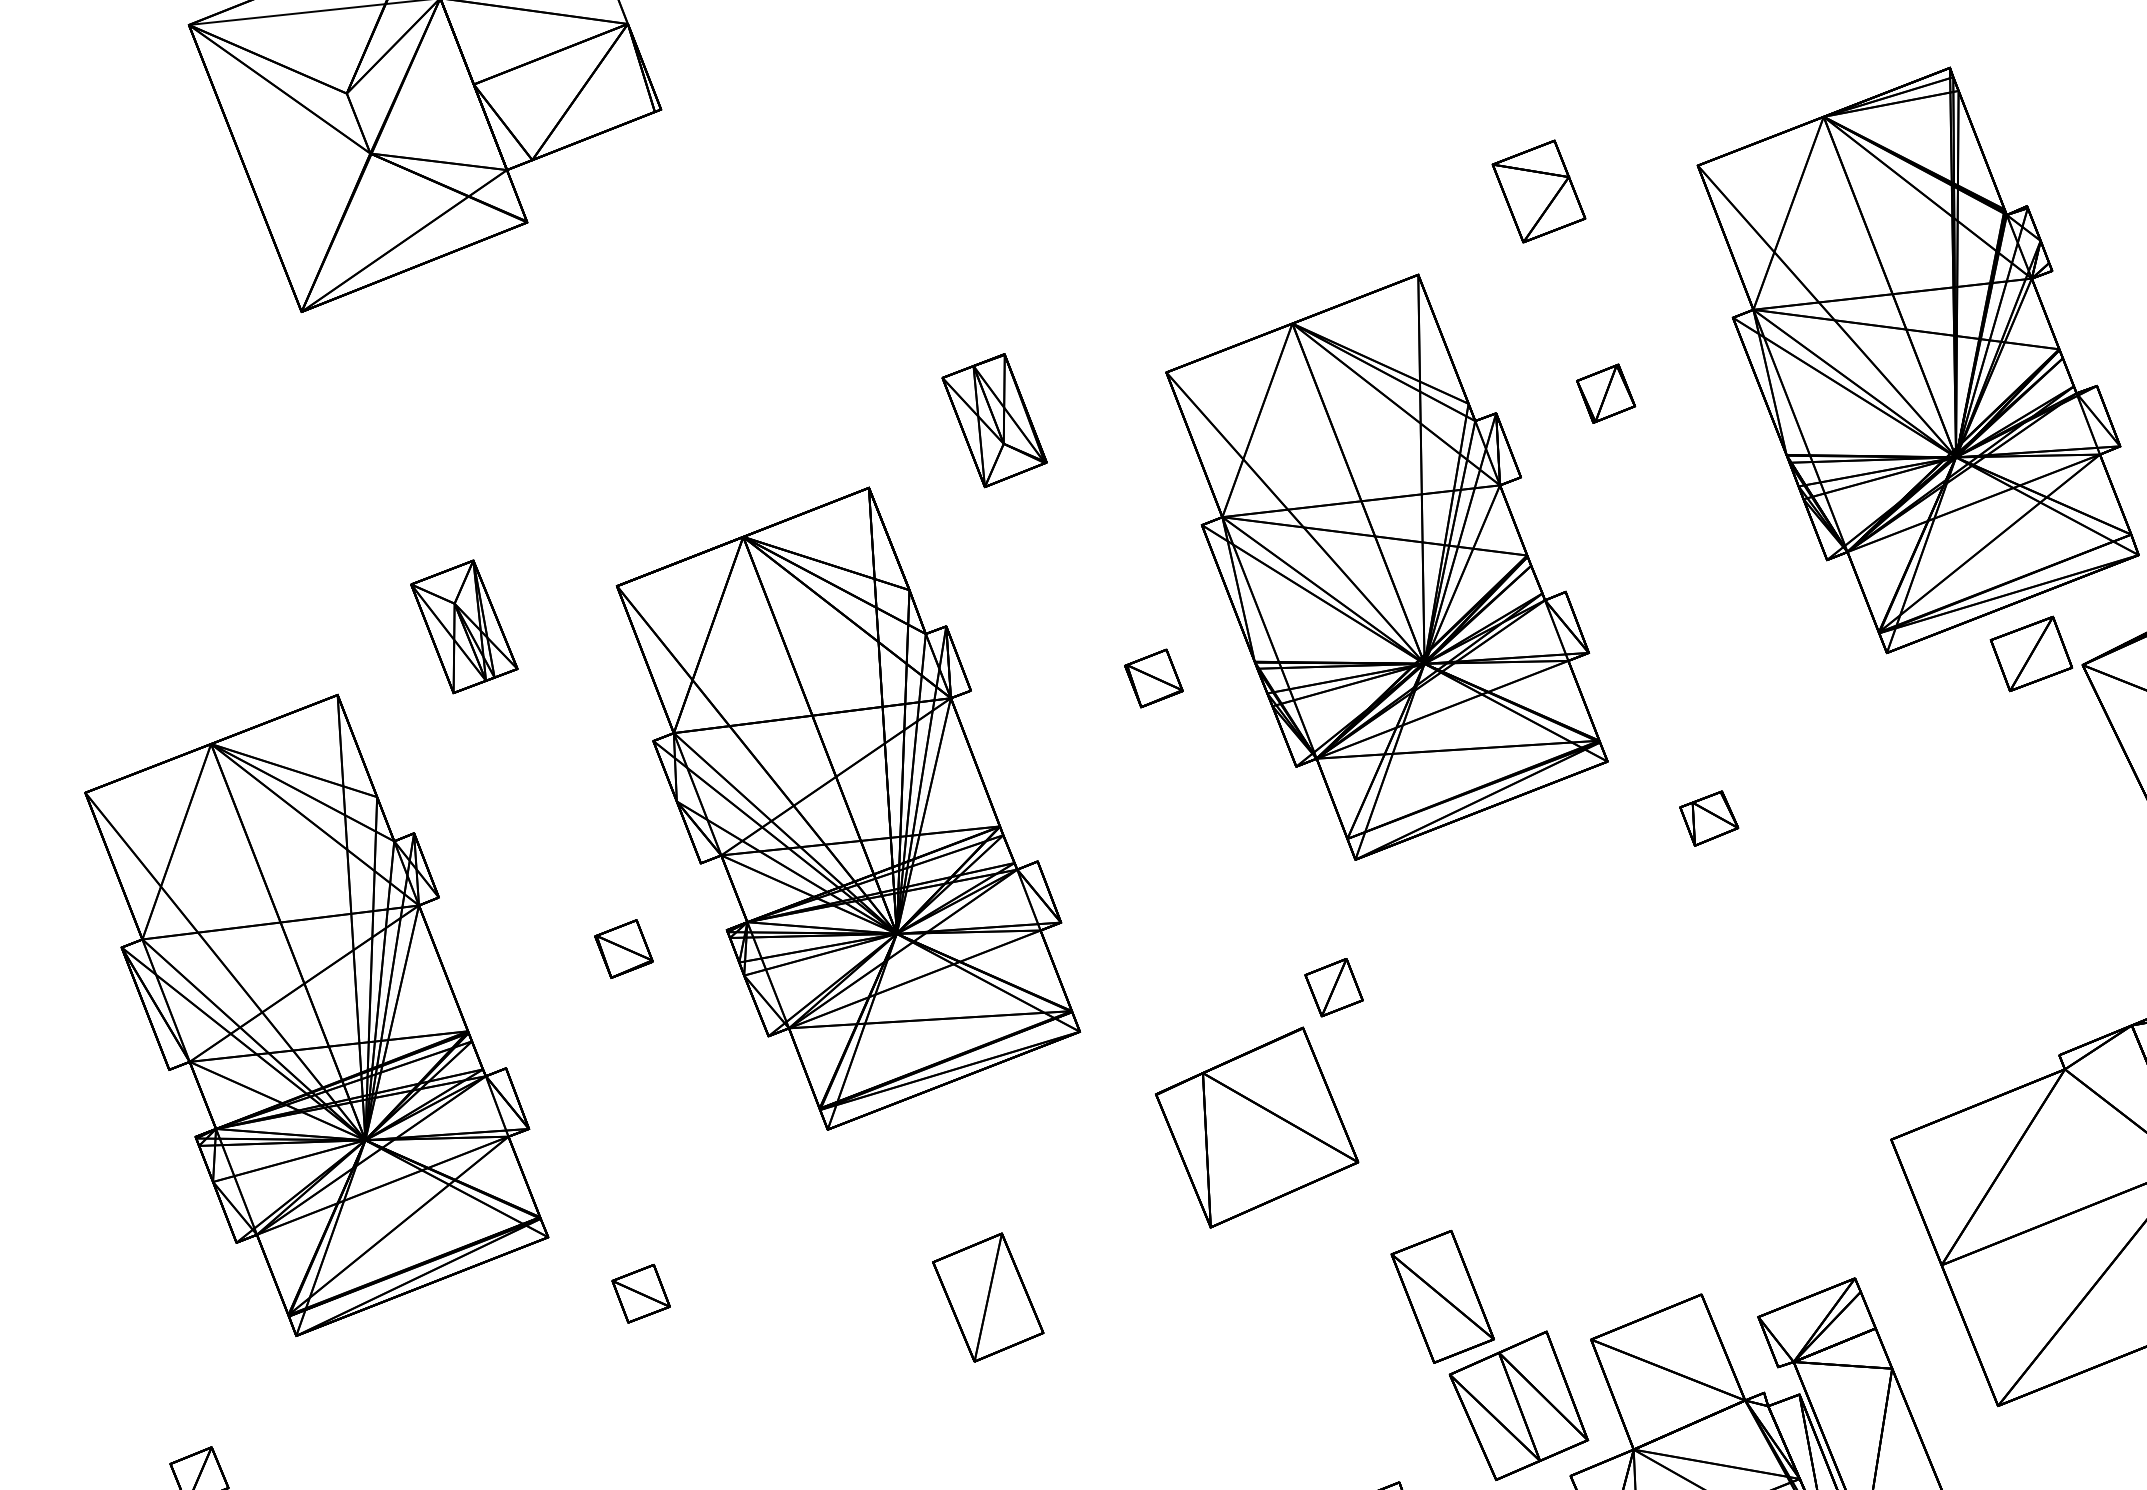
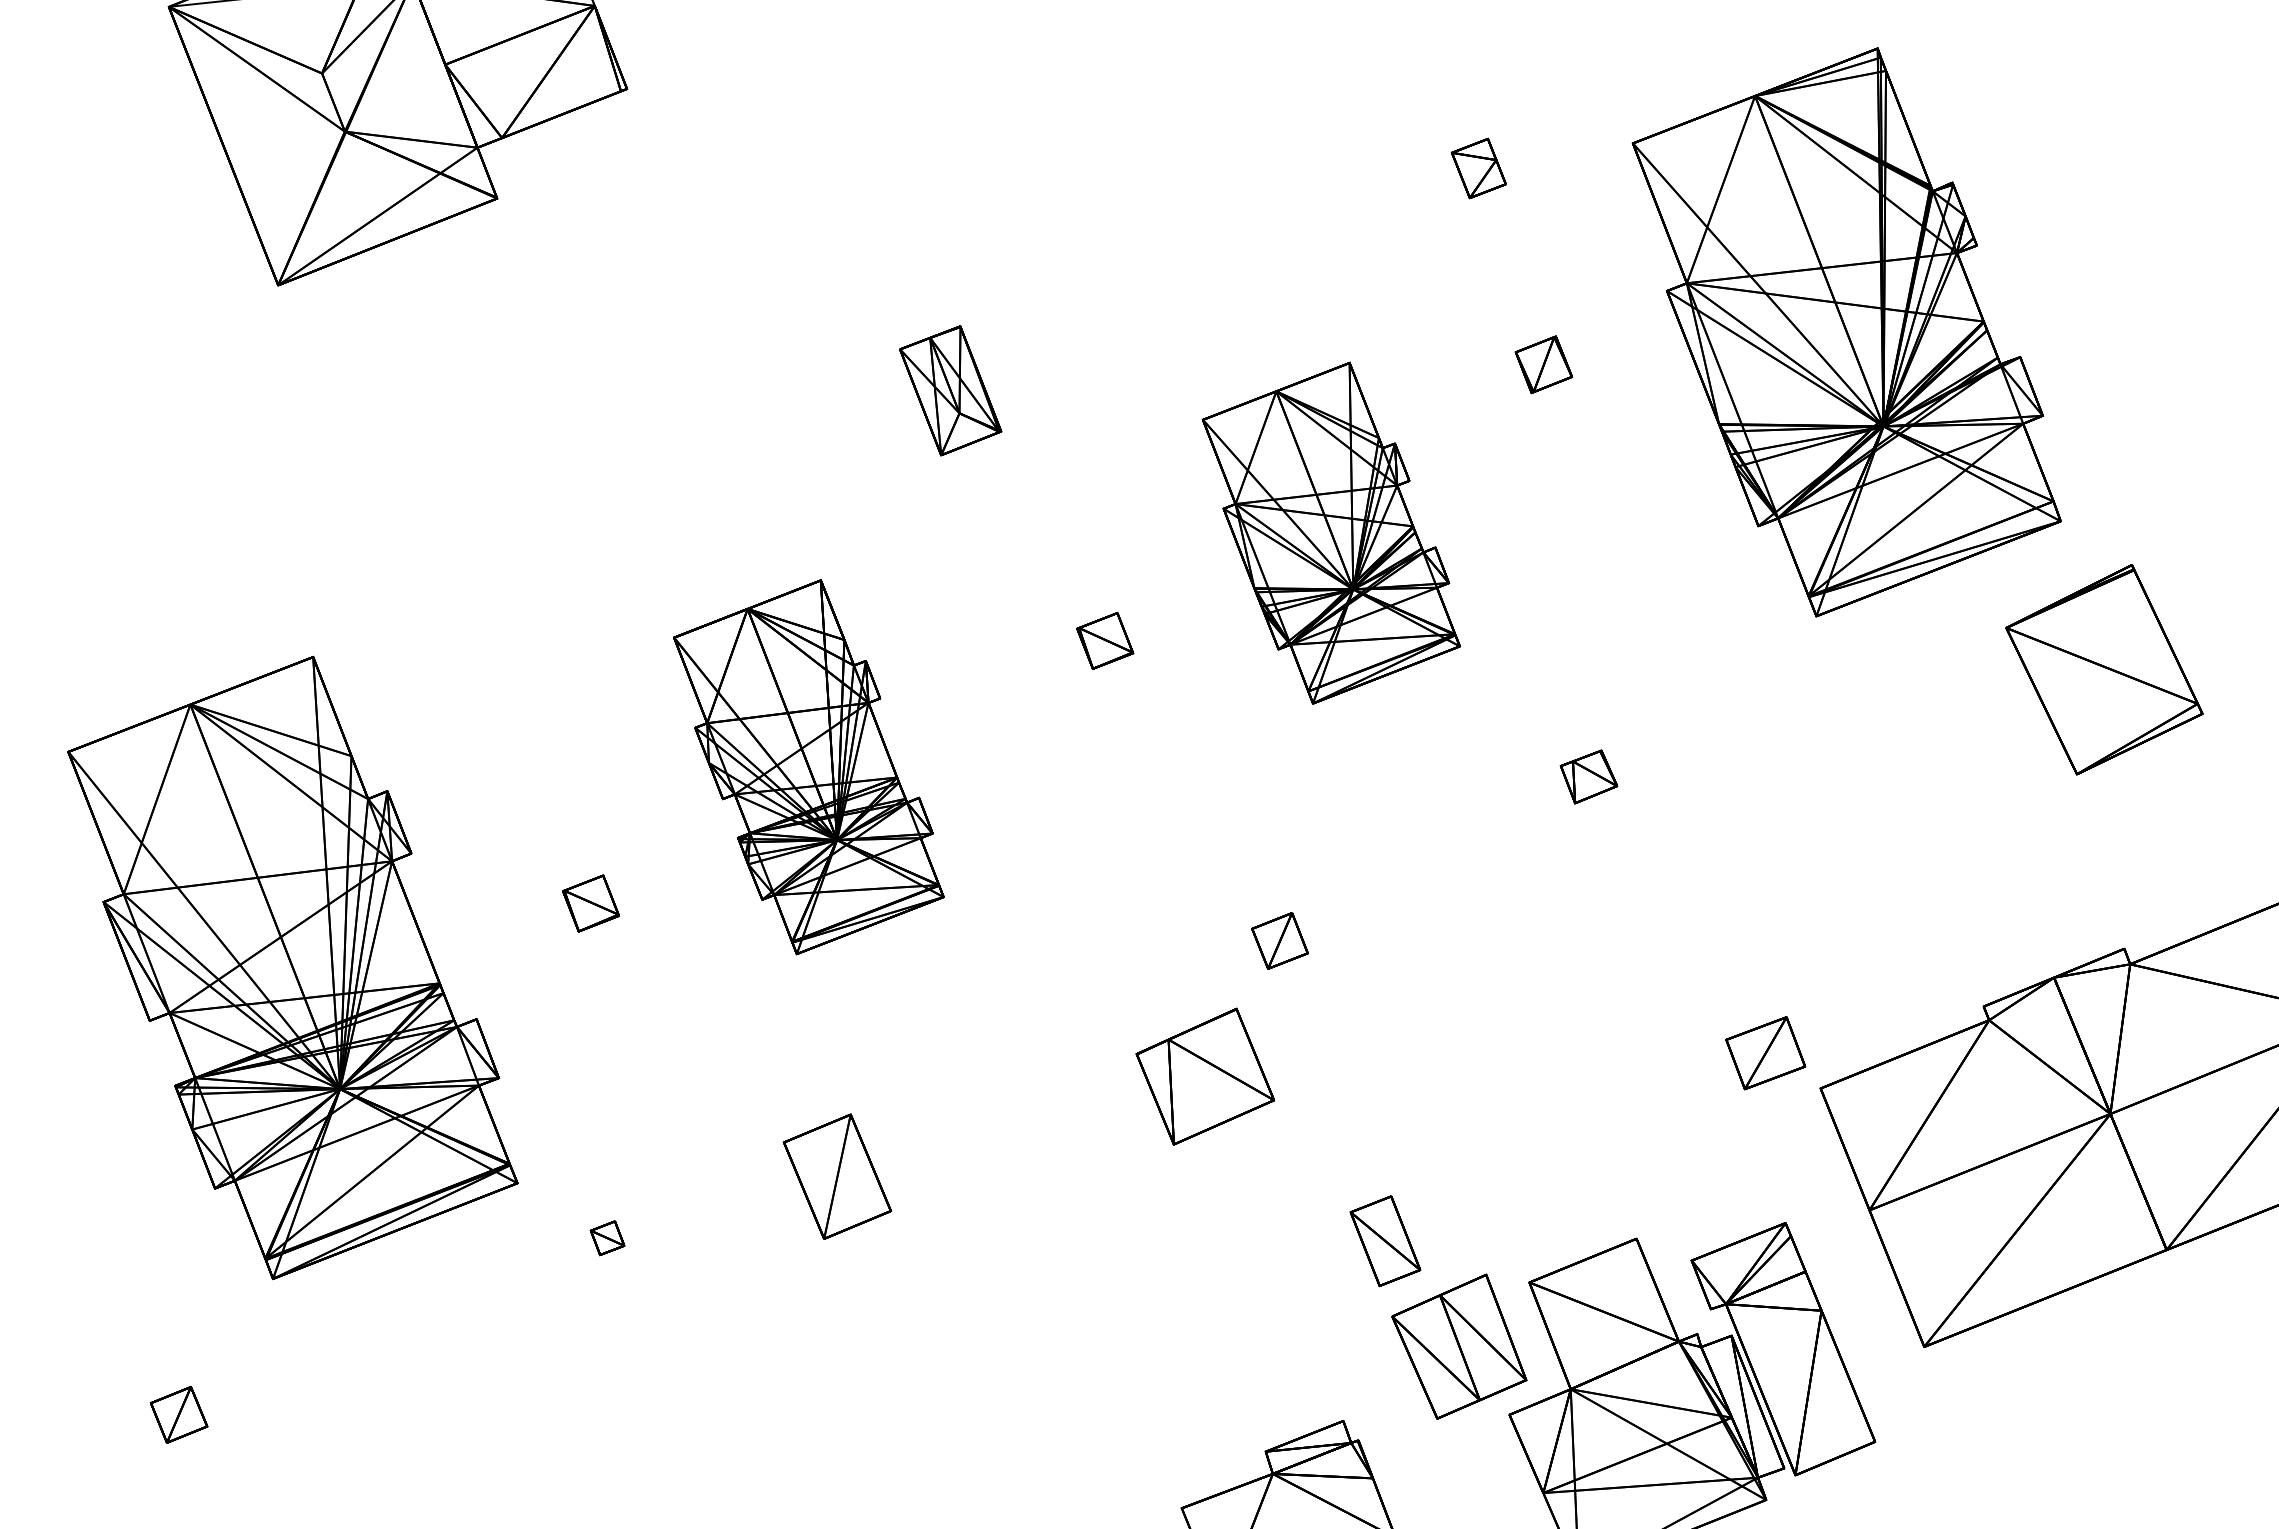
part: (1538, 191) -> (1478, 168), size x0.6
part: (1387, 567) -> (1331, 533), size x0.6
part: (463, 626) -> (435, 590), removed
part: (2031, 654) -> (1765, 1053), moved
part: (848, 807) -> (808, 766), size x0.6
part: (1708, 818) -> (1588, 776), moved
part: (1257, 1127) -> (1205, 1076), size x0.7
part: (640, 1294) -> (607, 1238), size x0.6
part: (988, 1297) -> (837, 1176), moved
part: (1442, 1297) -> (1385, 1241), size x0.7

